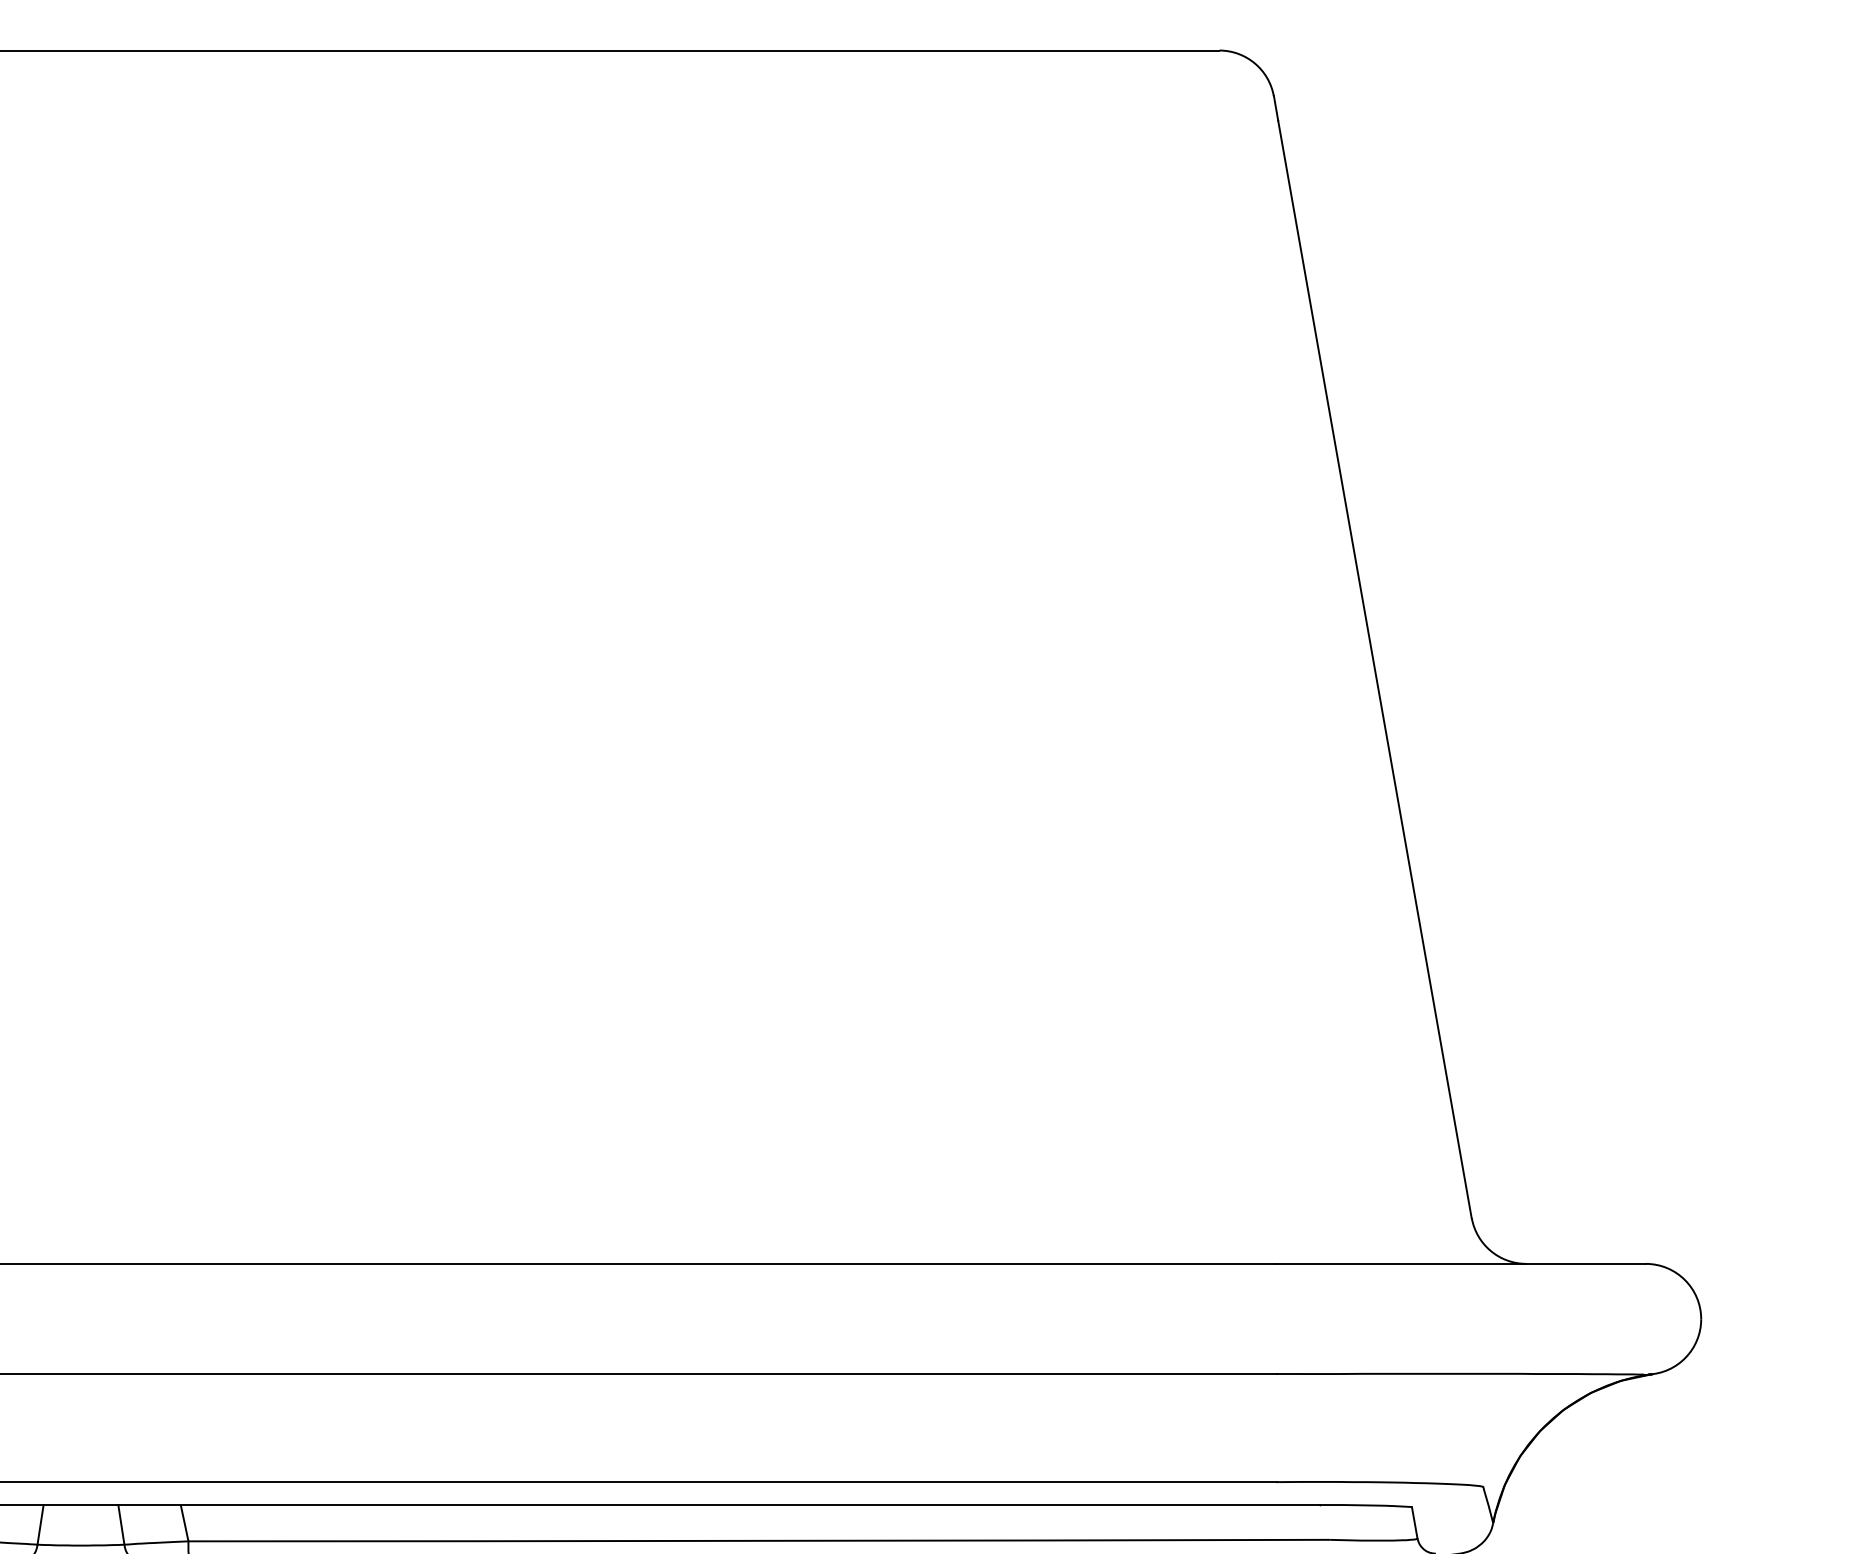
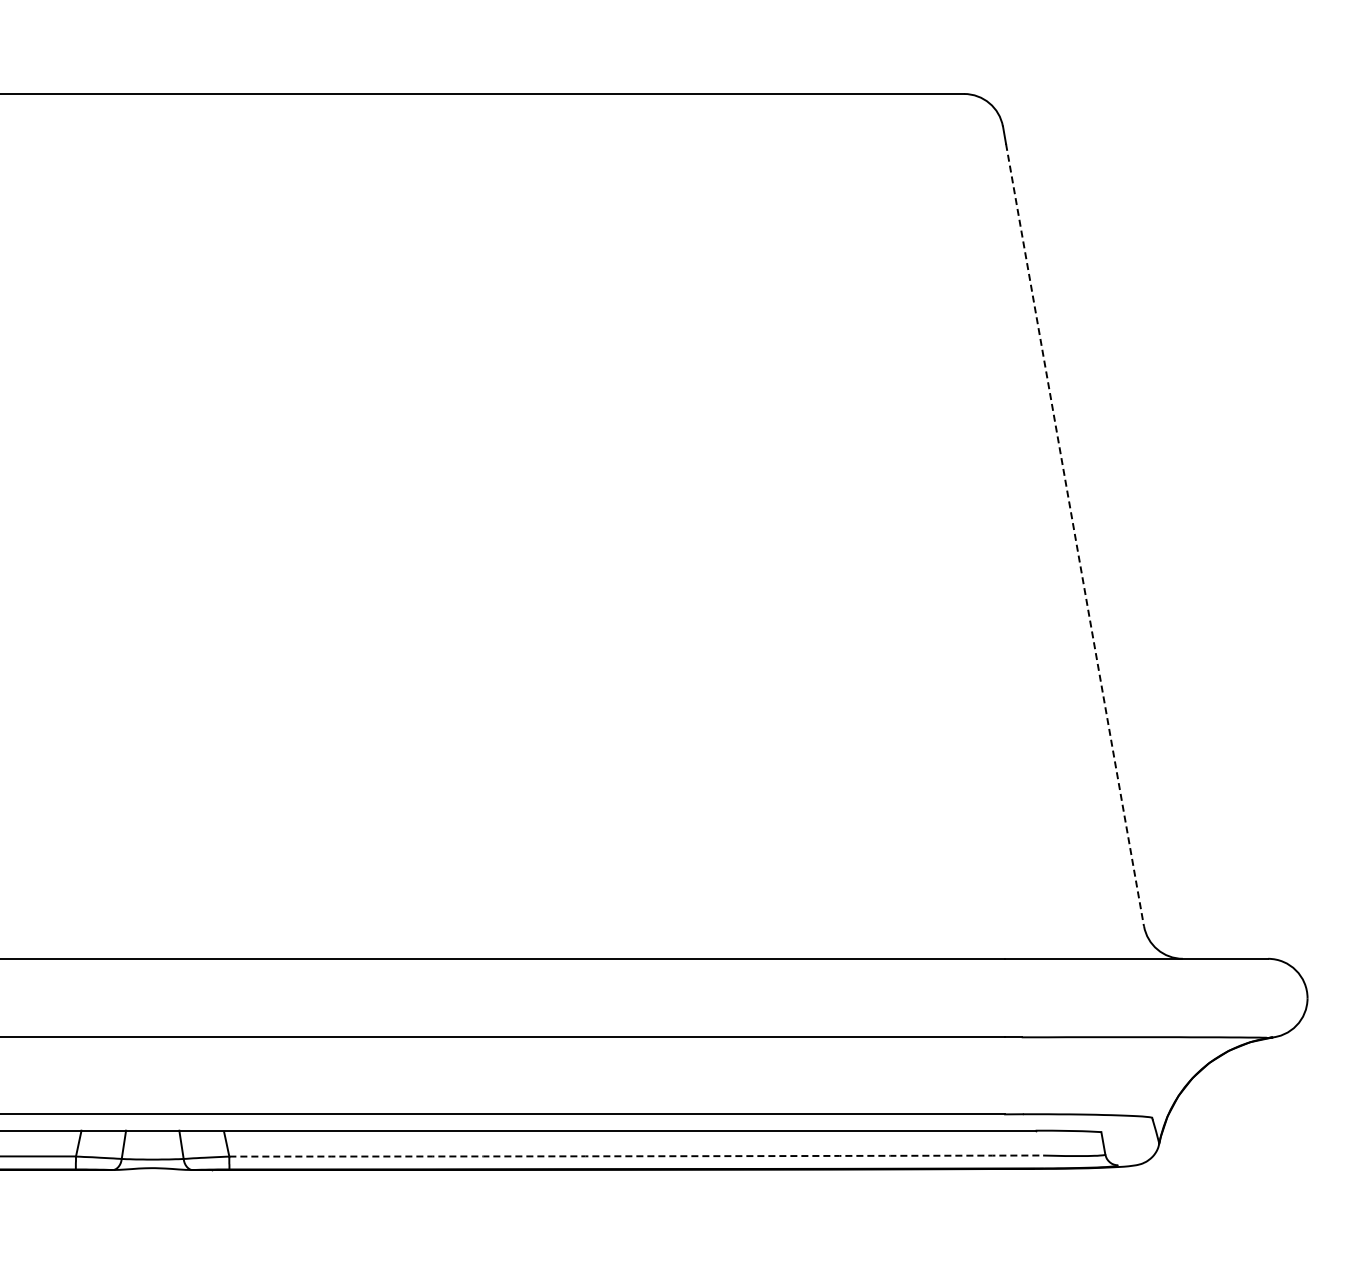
line: (1375, 669) -> (1075, 535), solid -> dashed
arc: (759, 1541) -> (636, 1156), solid -> dashed

